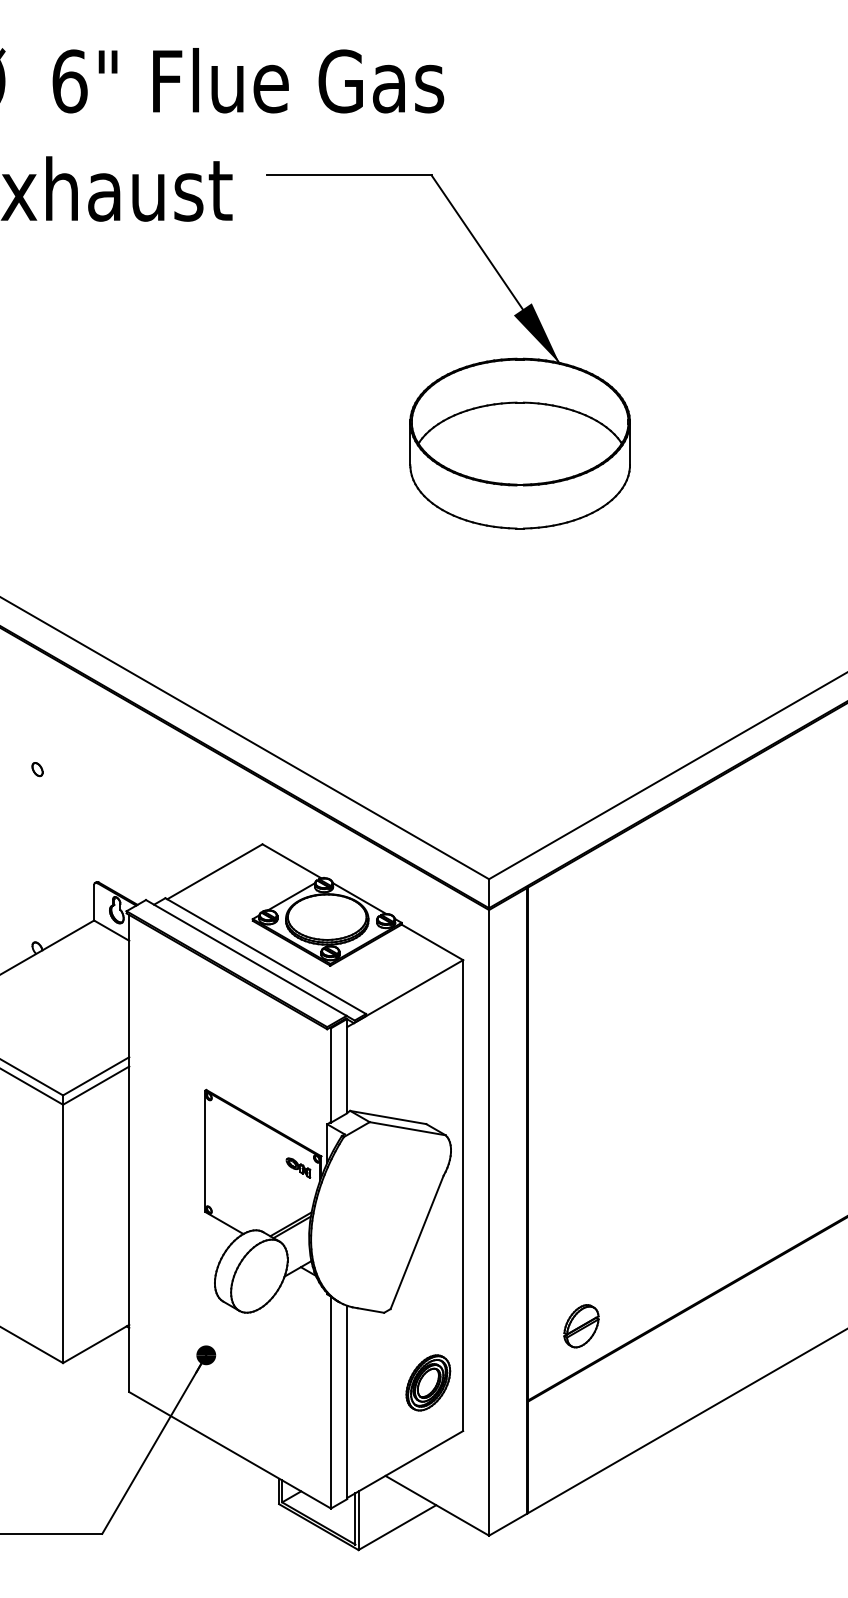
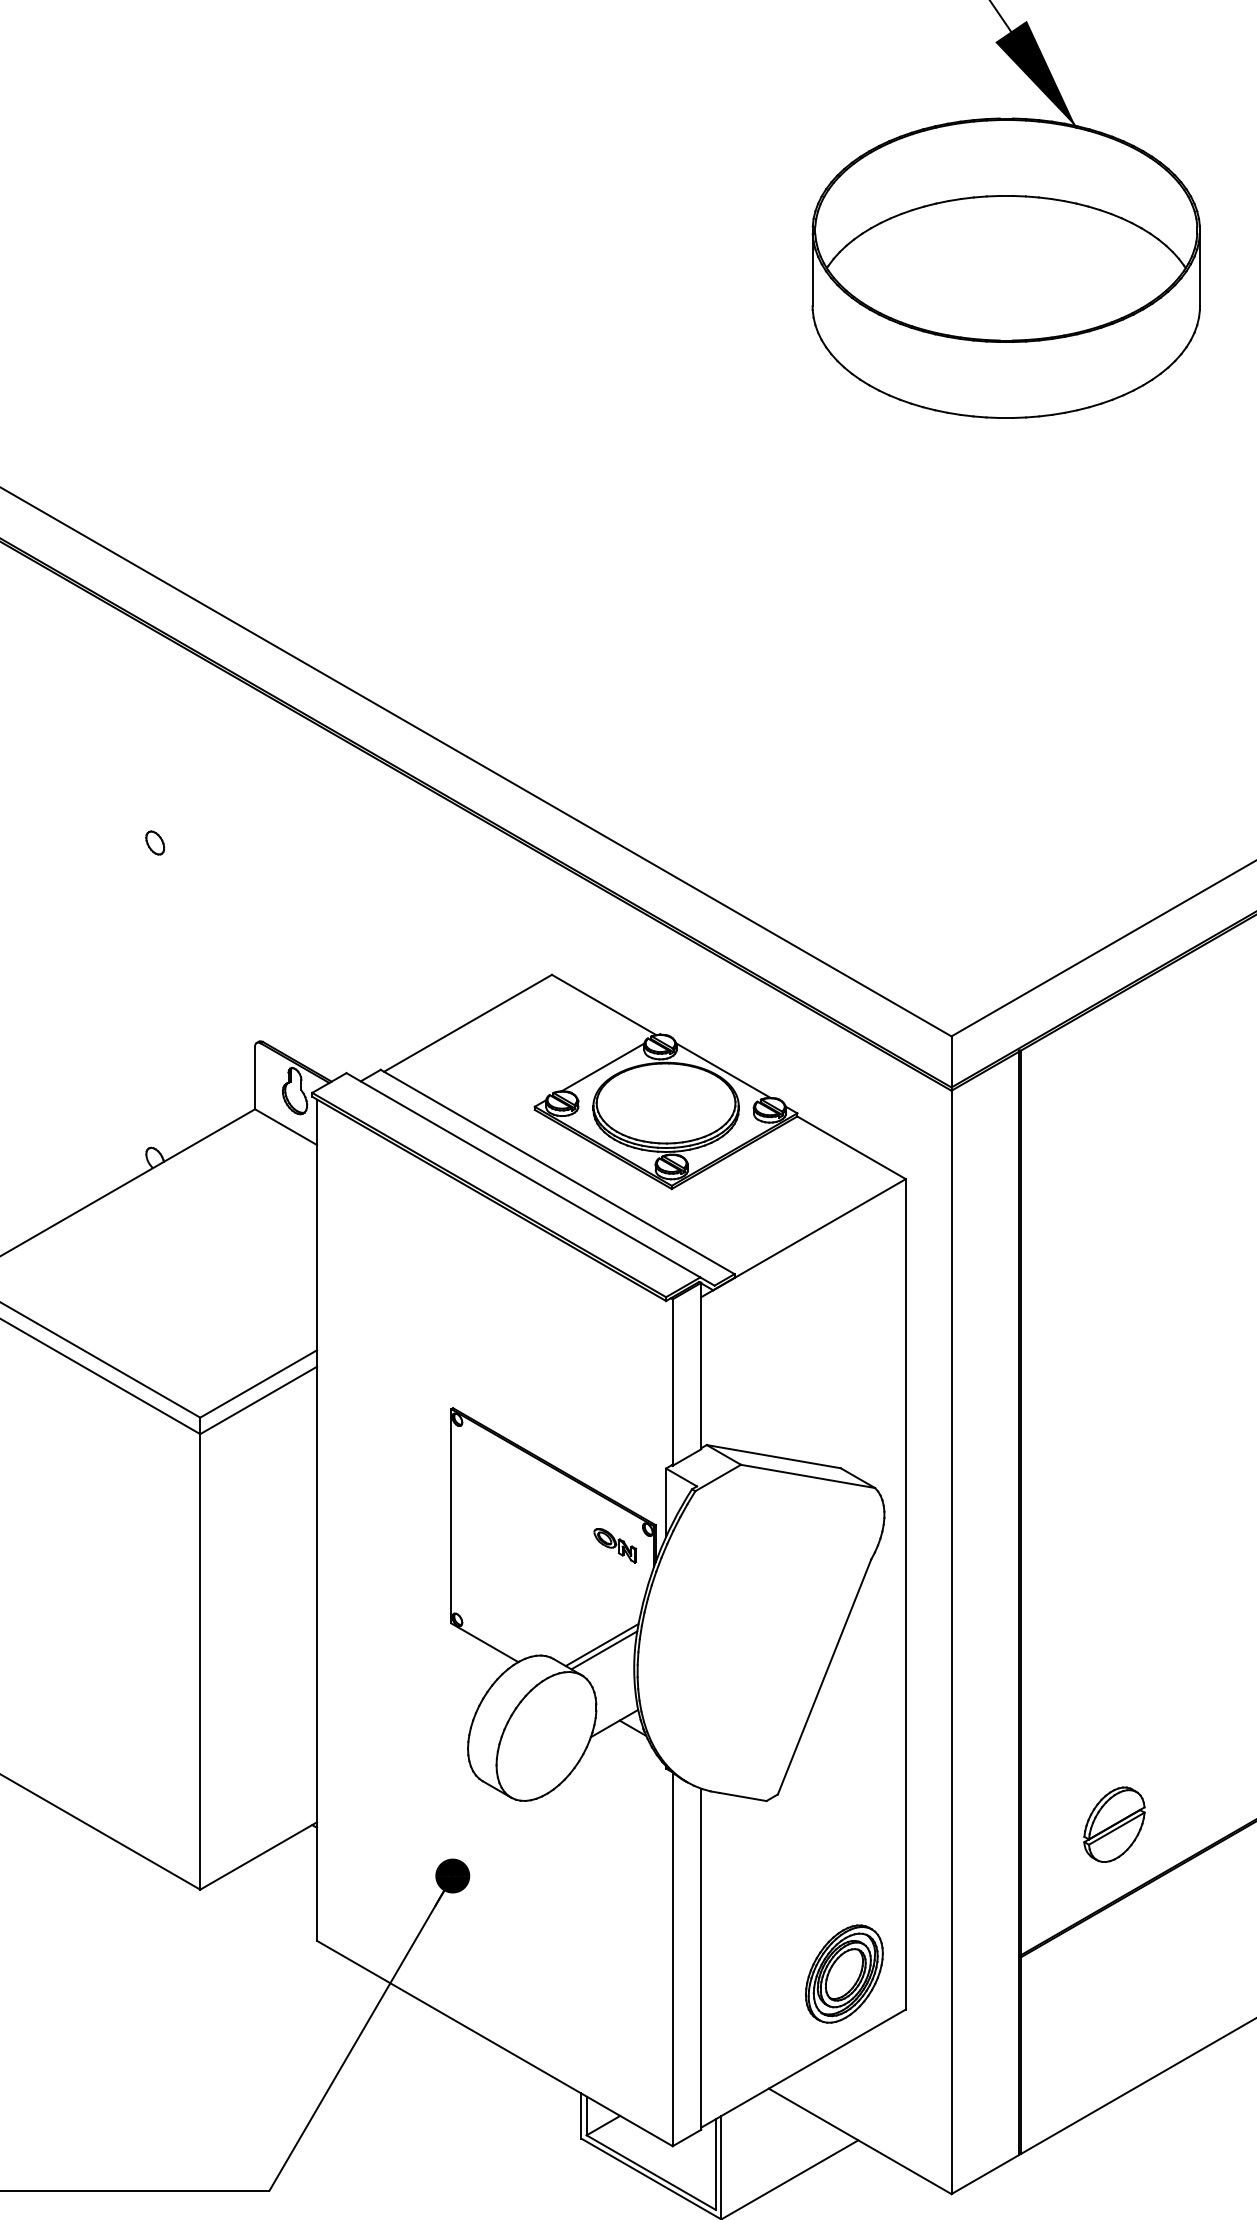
part: (428, 1382) -> (844, 1973), moved

